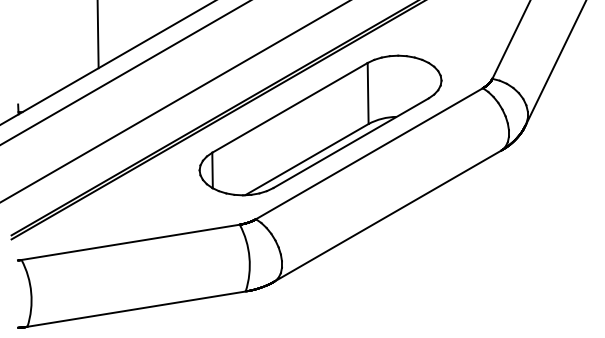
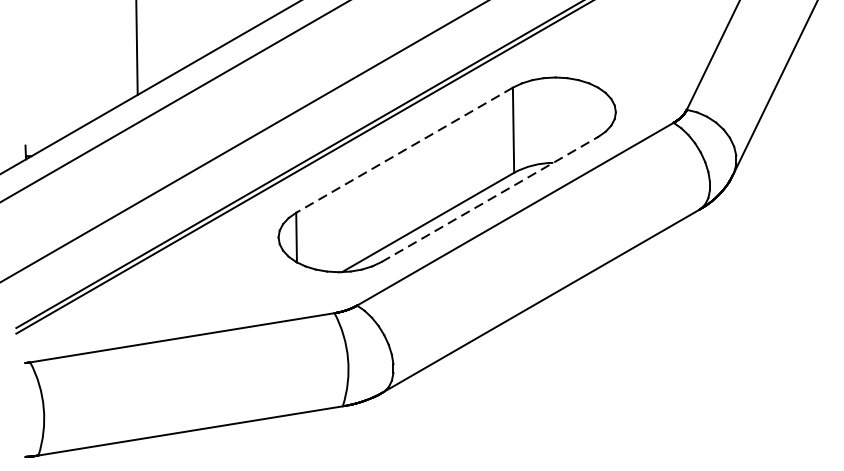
line: (290, 107) -> (405, 149), solid -> dashed
line: (351, 143) -> (490, 199), solid -> dashed

